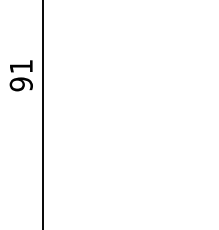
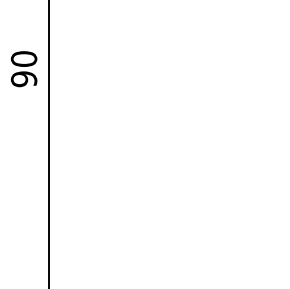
text: (20, 66) -> (23, 58), 91 -> 90

